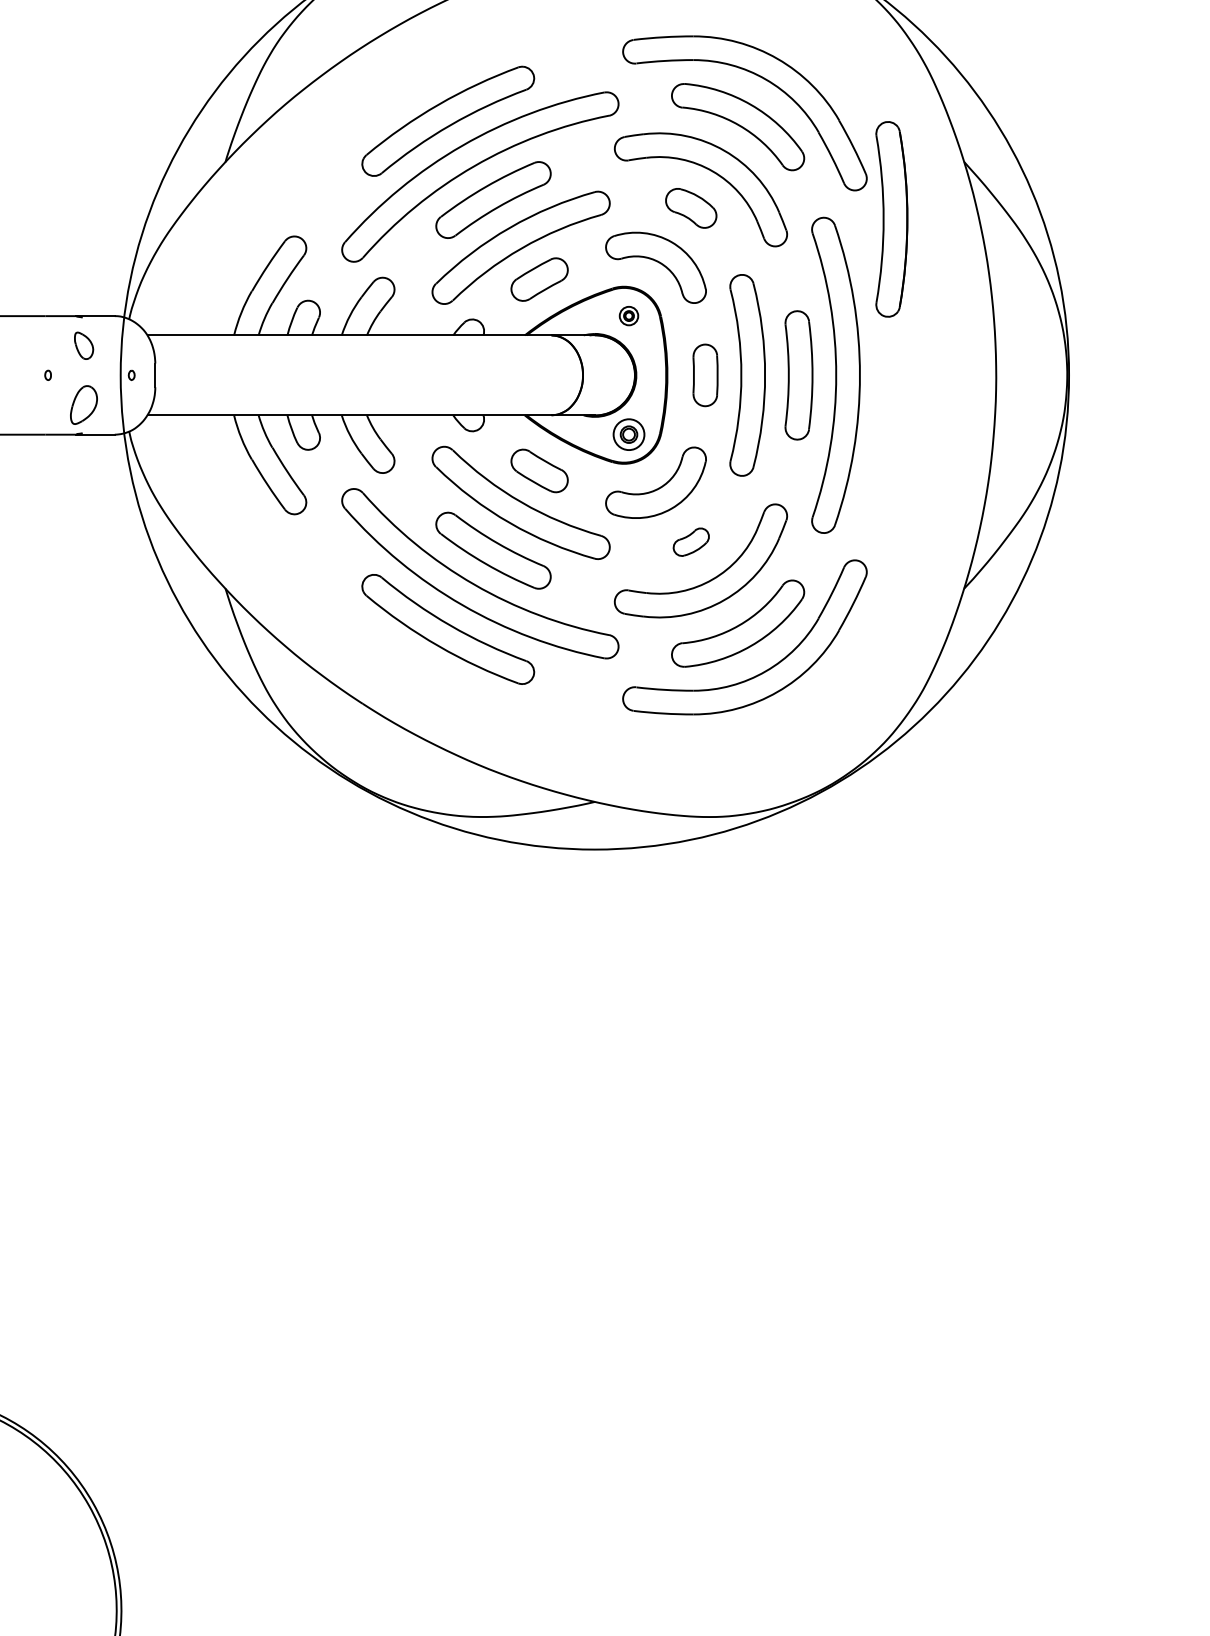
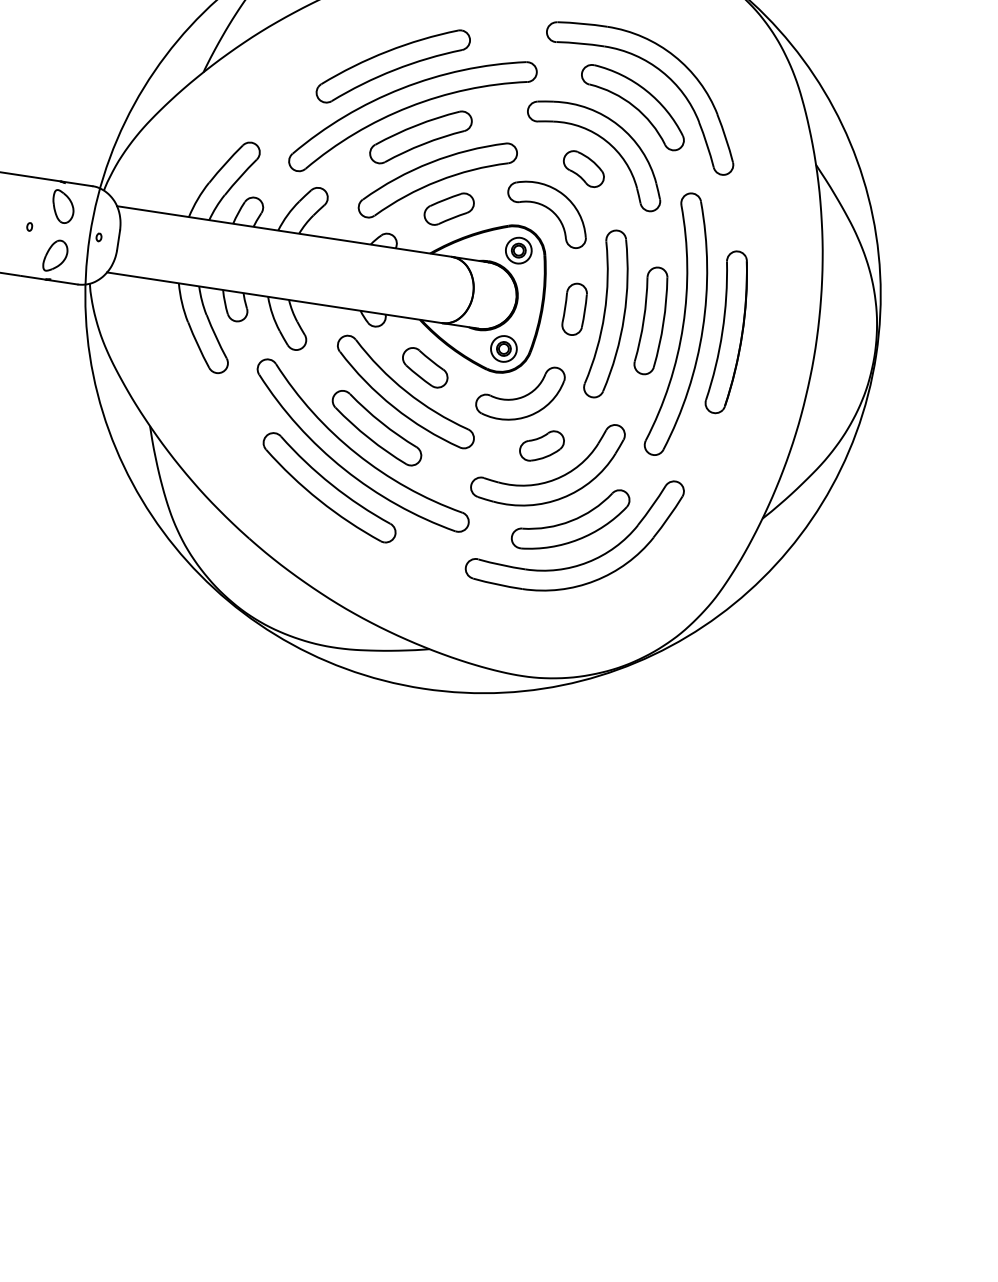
part: (891, 219) -> (728, 332), moved
part: (628, 315) -> (518, 250), size x1.67
part: (83, 345) -> (62, 206), size x1.43
part: (691, 541) -> (542, 445), size x1.43

